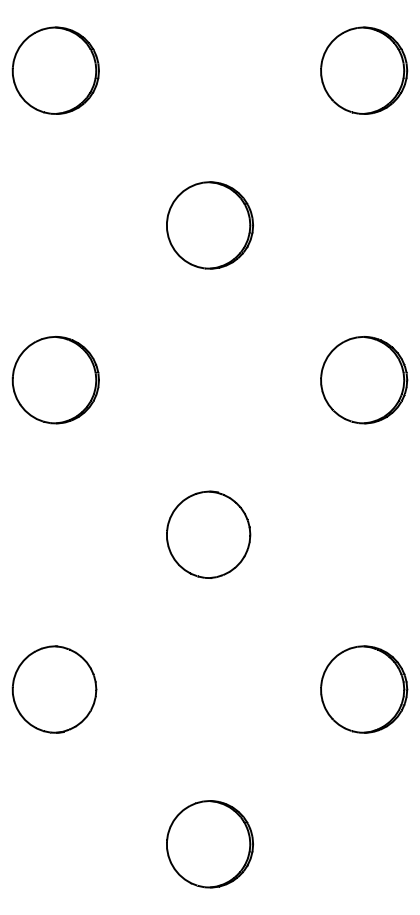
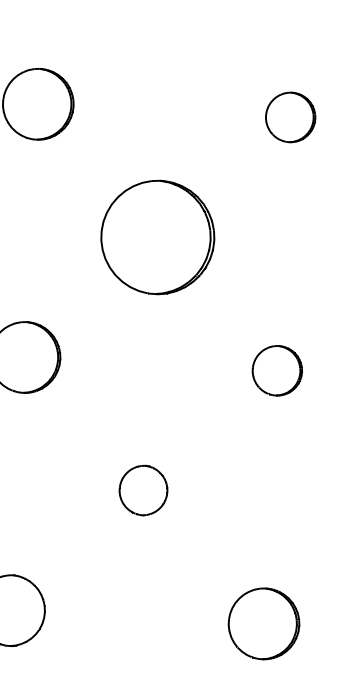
part: (364, 70) -> (290, 117), size x0.7
part: (209, 225) -> (157, 237), size x1.6
part: (364, 380) -> (277, 371), size x0.7
part: (208, 534) -> (143, 490), size x0.7

